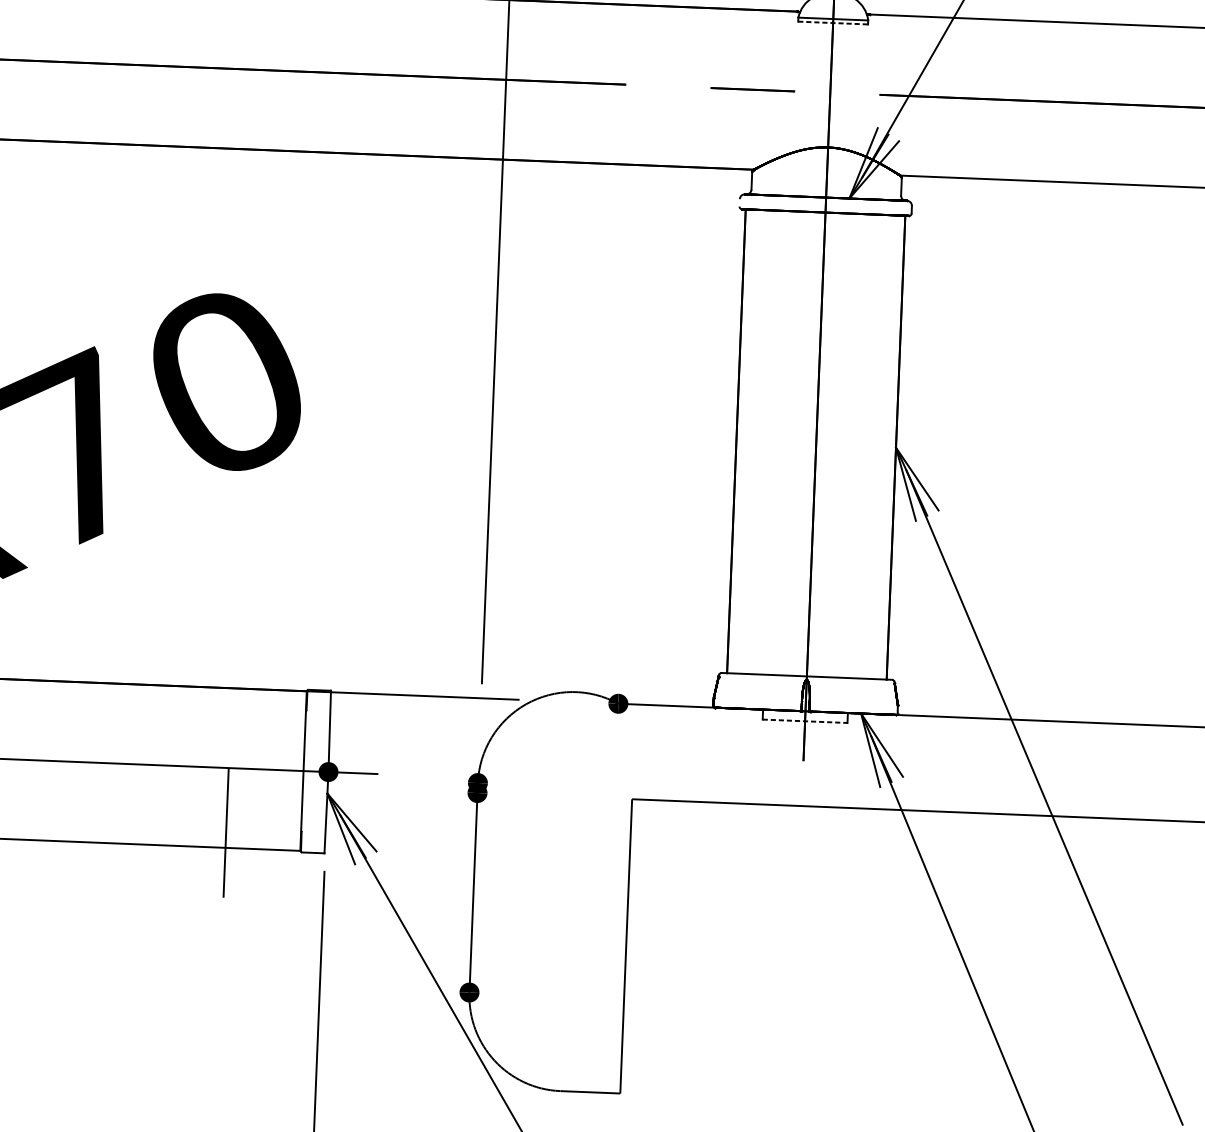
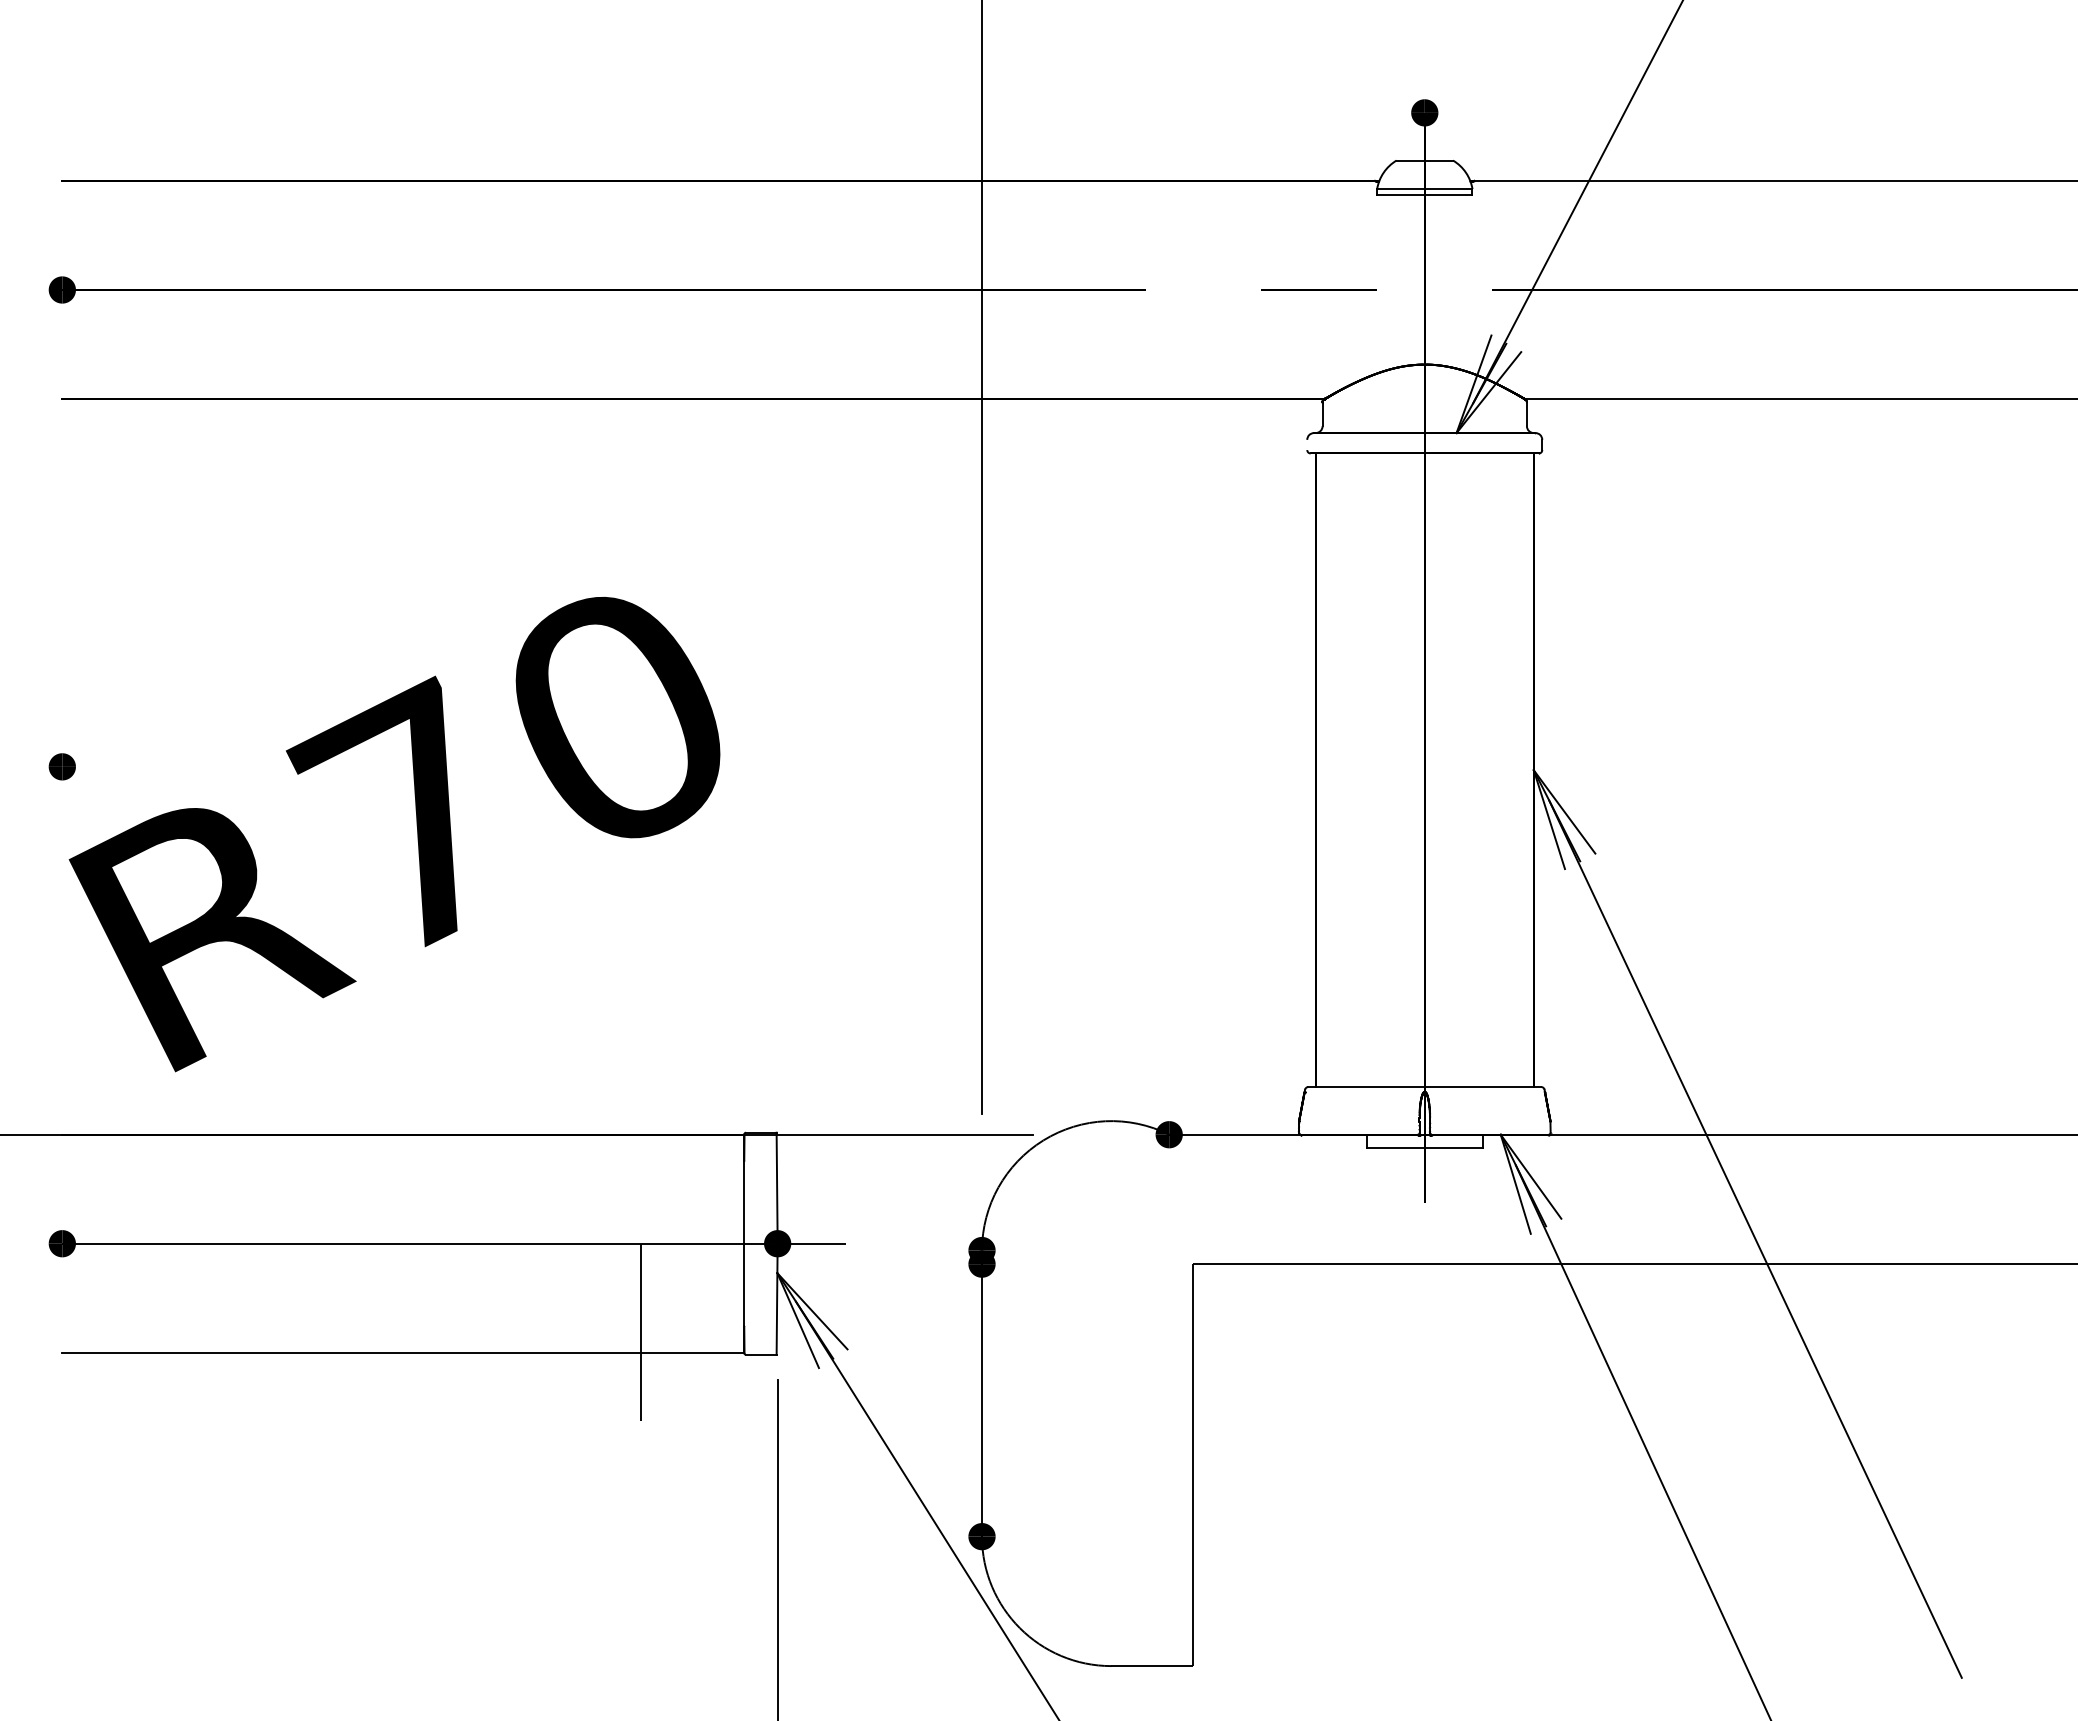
line: (832, 22) -> (1424, 194), dashed -> solid
line: (804, 721) -> (1424, 1148), dashed -> solid

